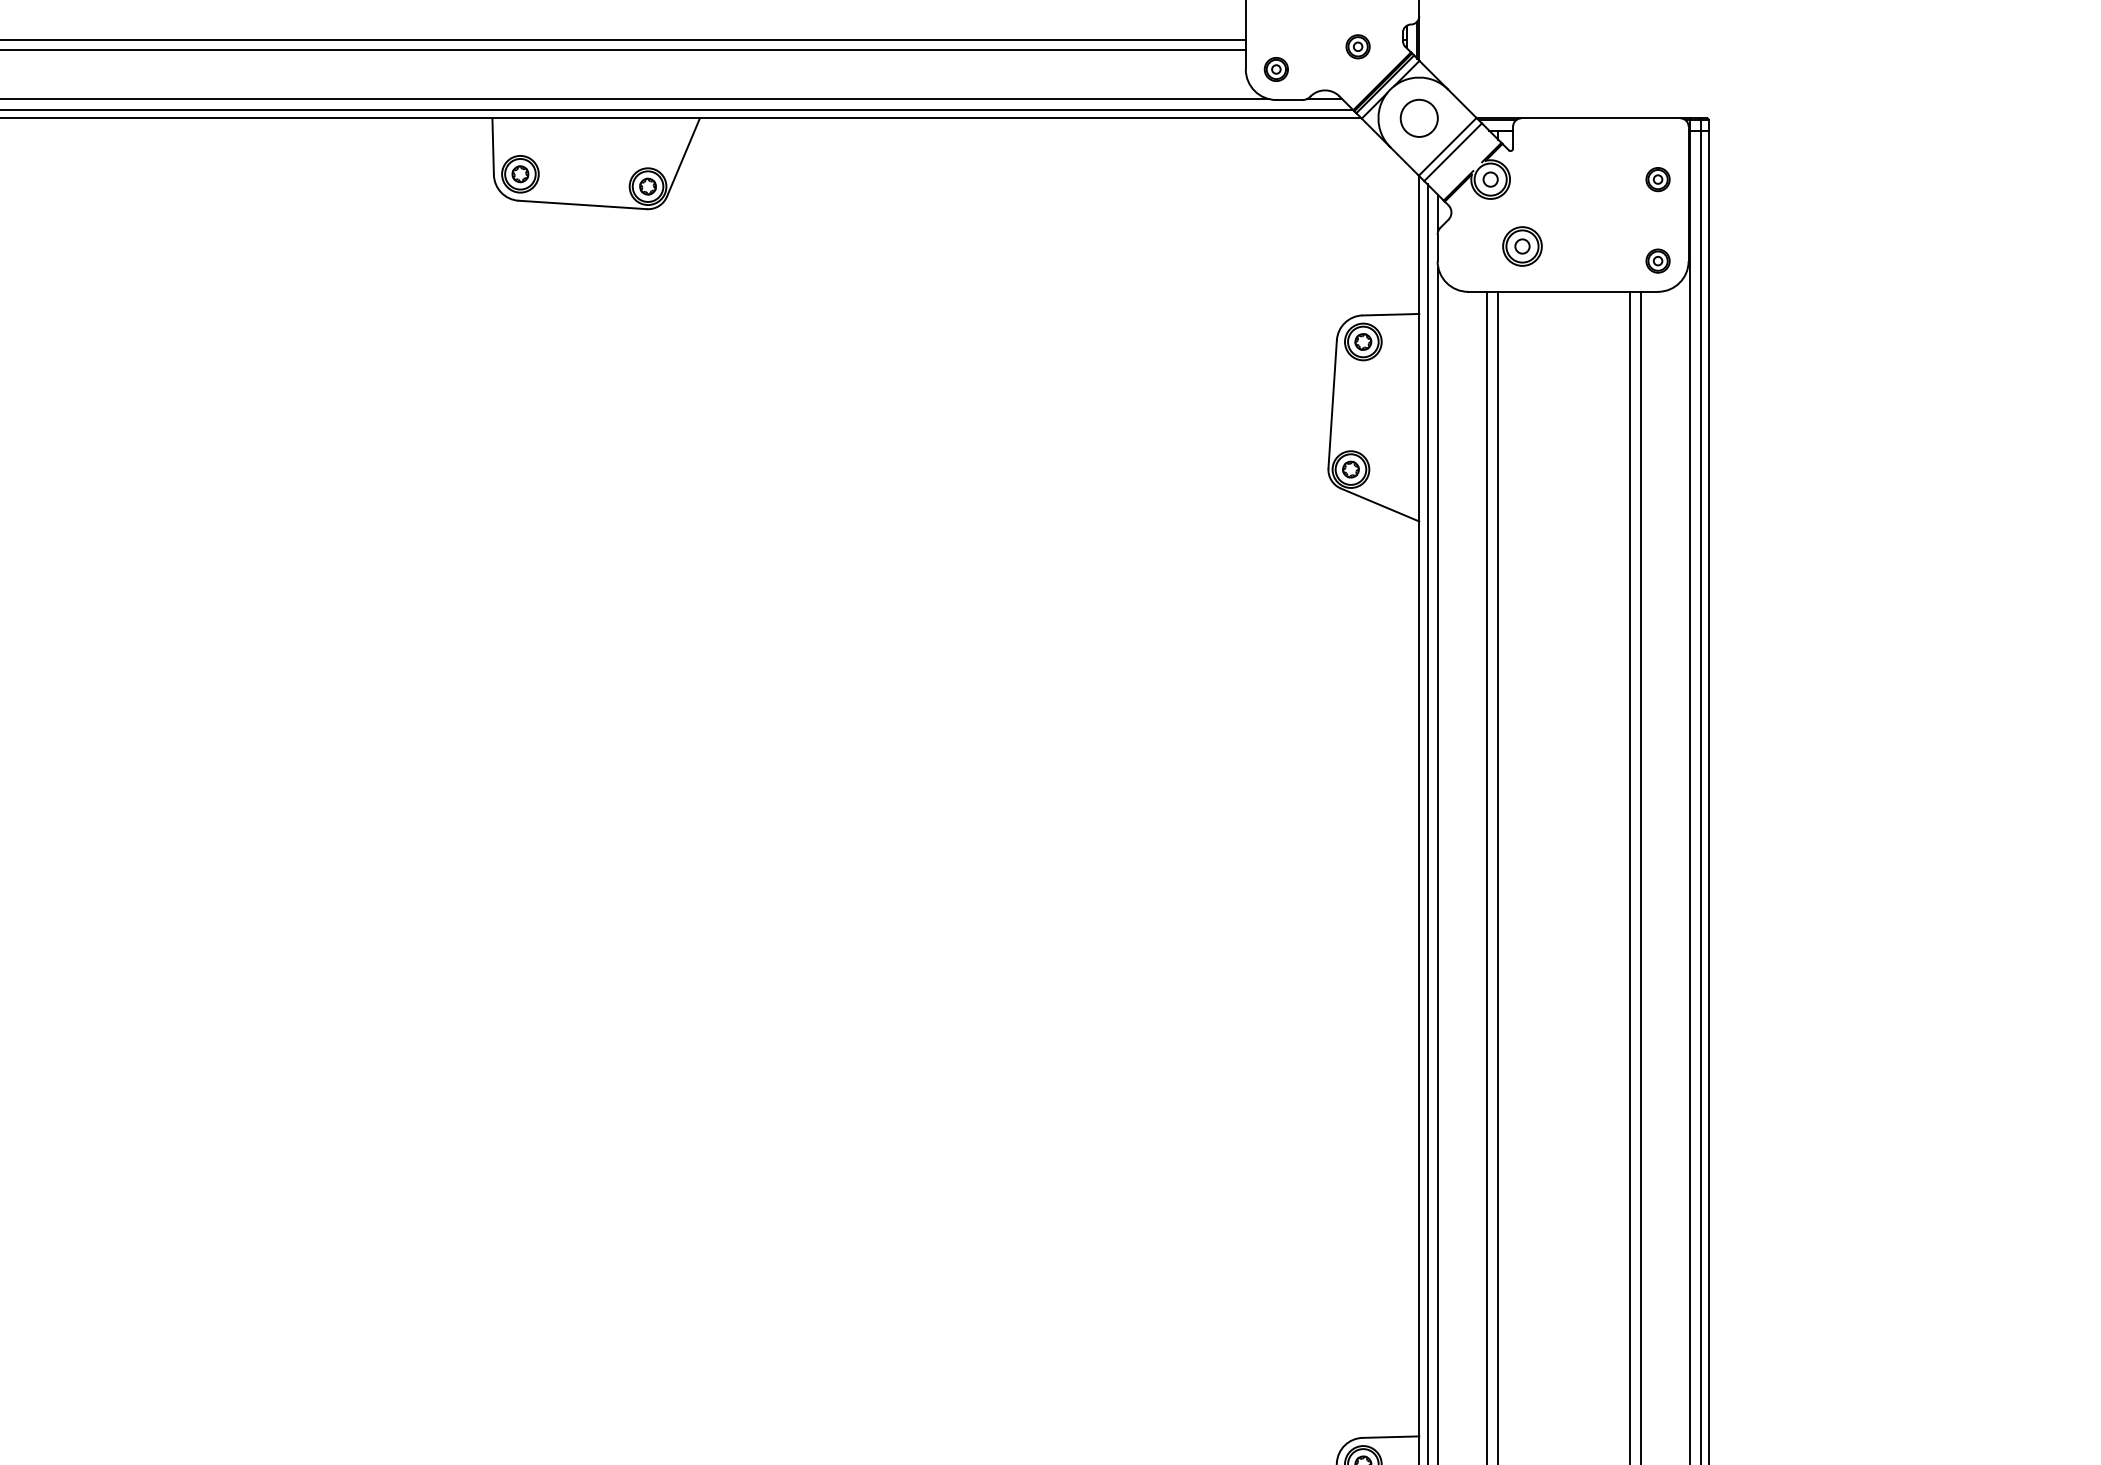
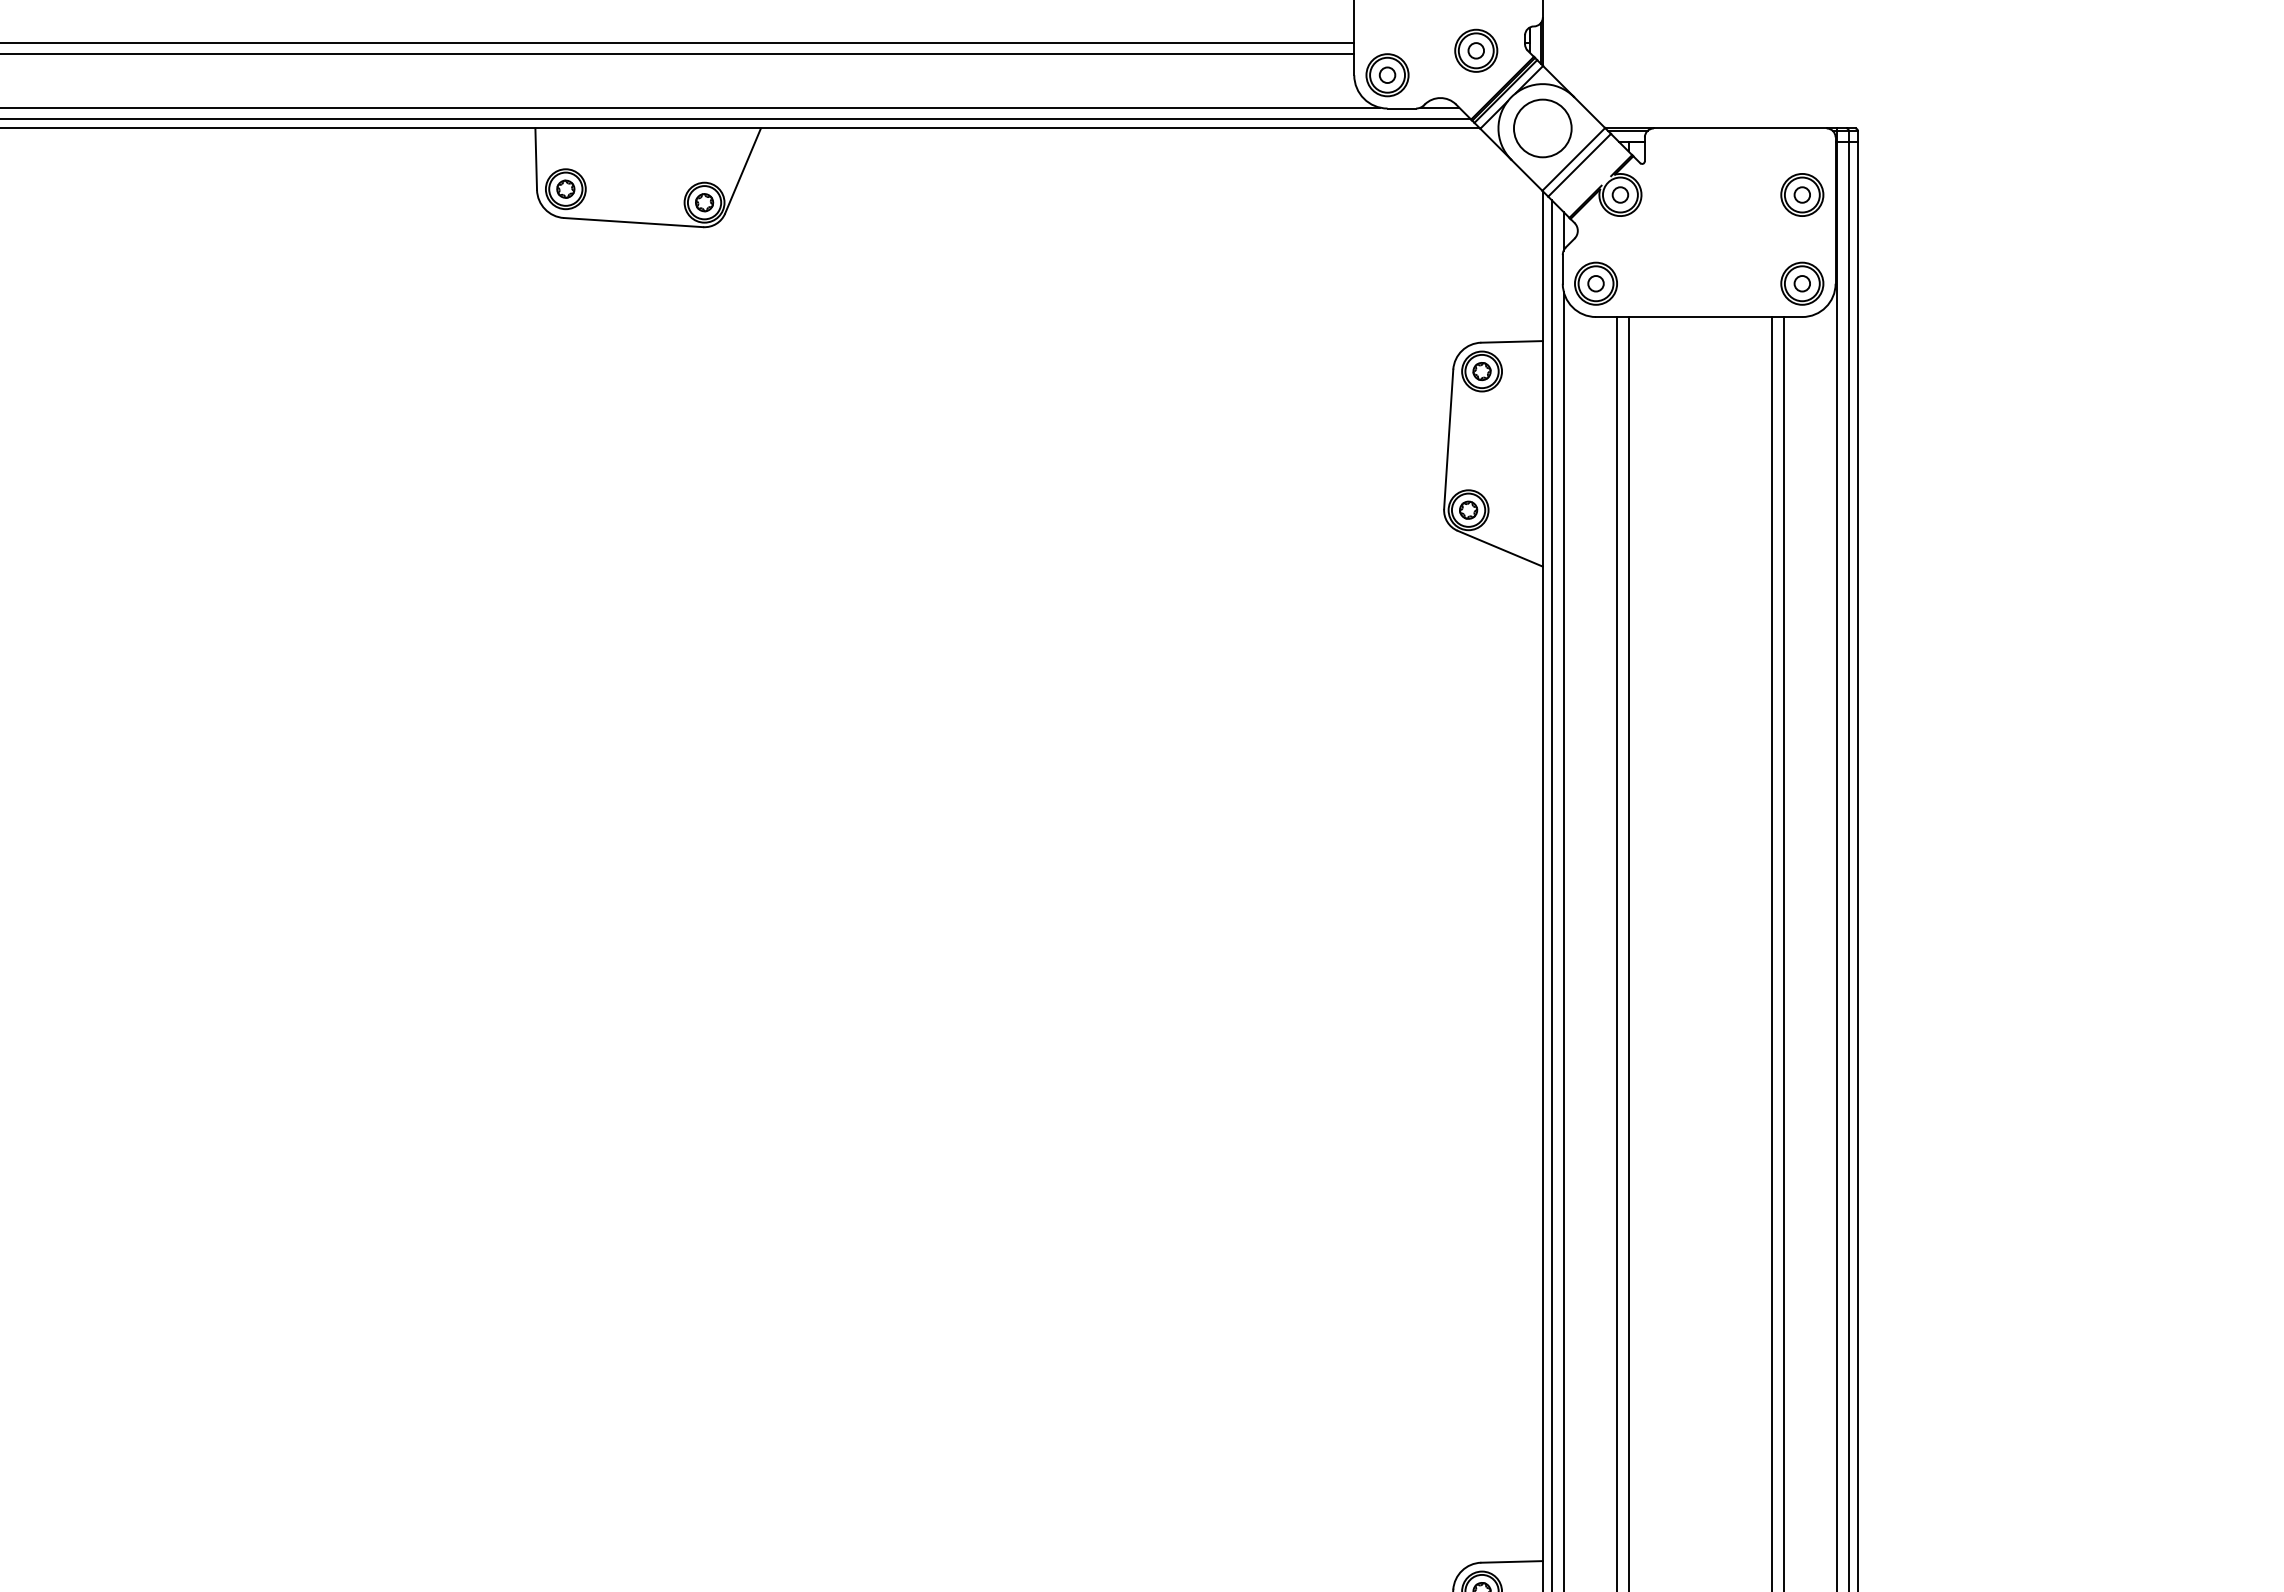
part: (1358, 46) -> (1476, 50), size x1.67
part: (1276, 69) -> (1387, 75), size x1.67
circle: (1418, 118) -> (1542, 128), size x1.43
part: (1658, 179) -> (1802, 194), size x1.67
part: (1522, 246) -> (1595, 283), moved
part: (1658, 260) -> (1802, 283), size x1.67

